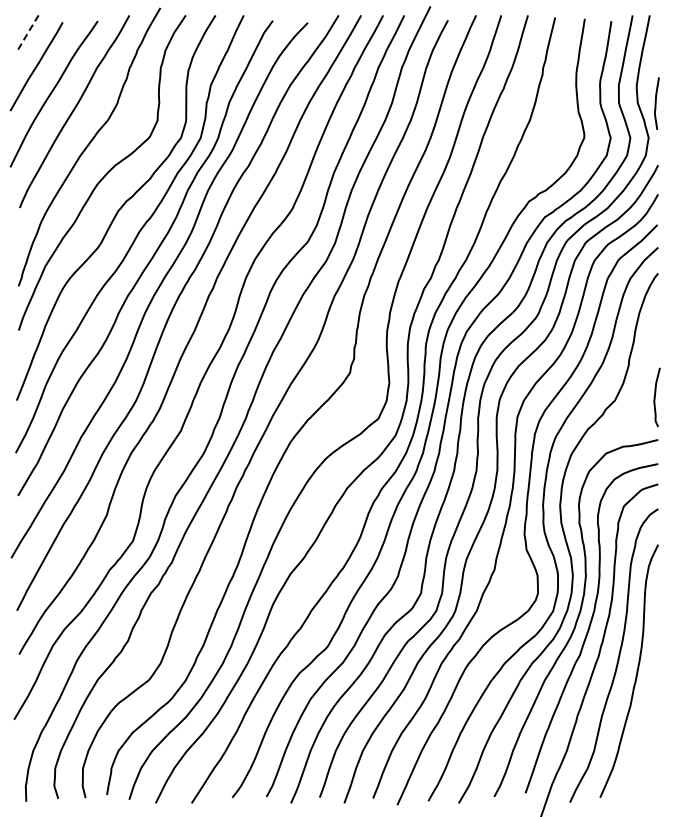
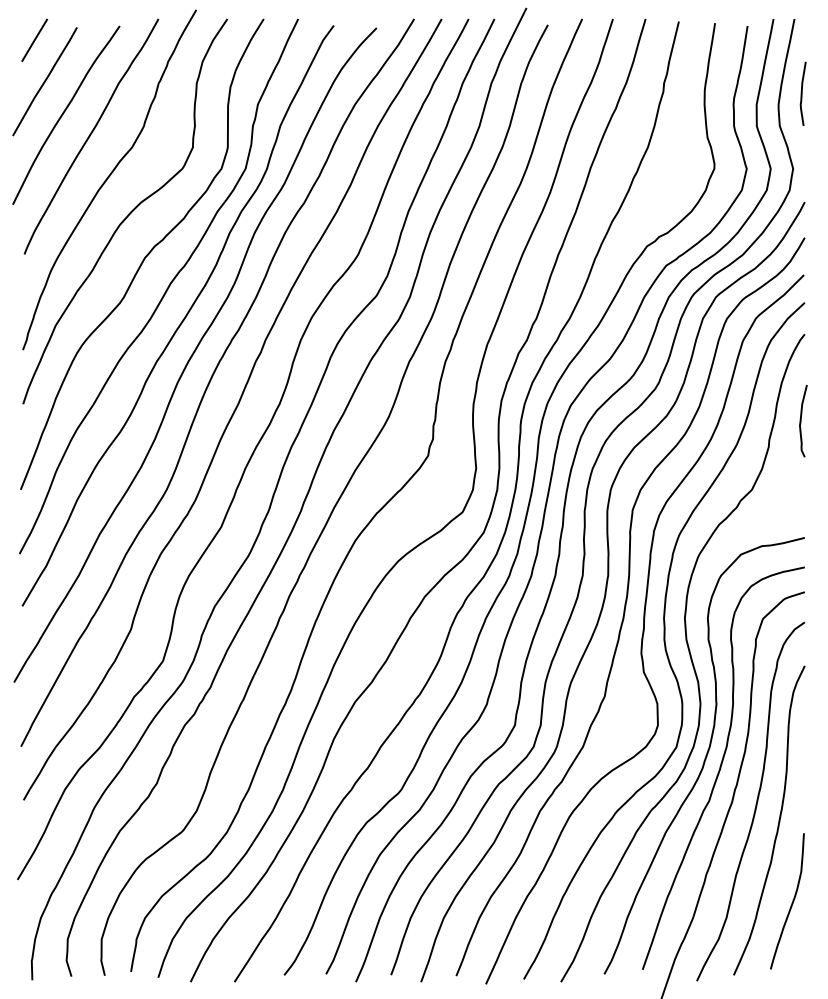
line: (27, 33) -> (33, 41), dashed -> solid
curve: (656, 103) -> (802, 93), moved
curve: (655, 397) -> (801, 421), moved
curve: (647, 737) -> (791, 901), added

